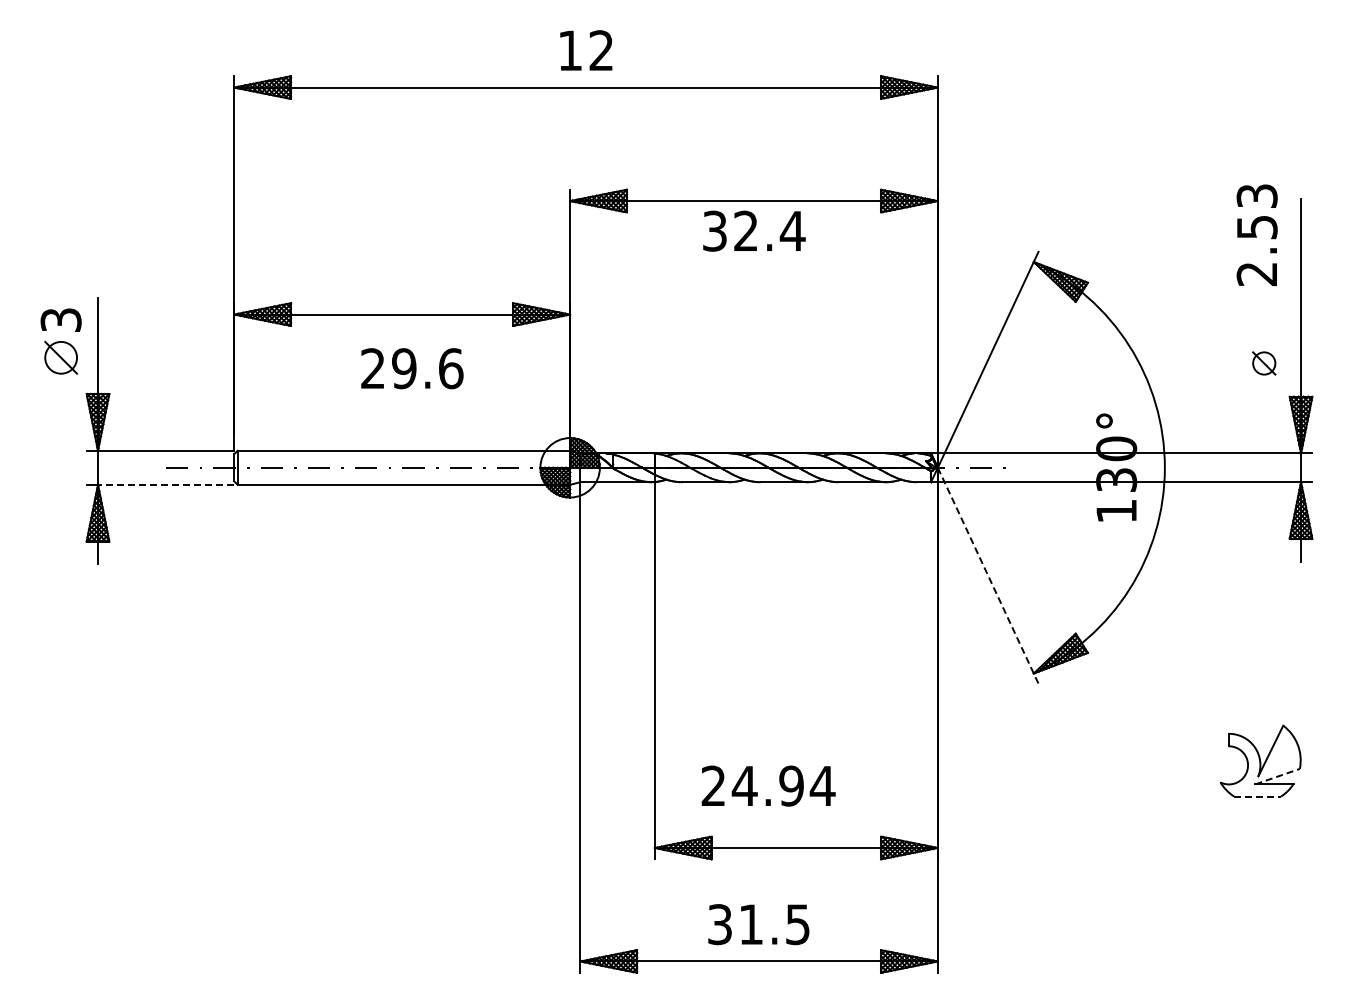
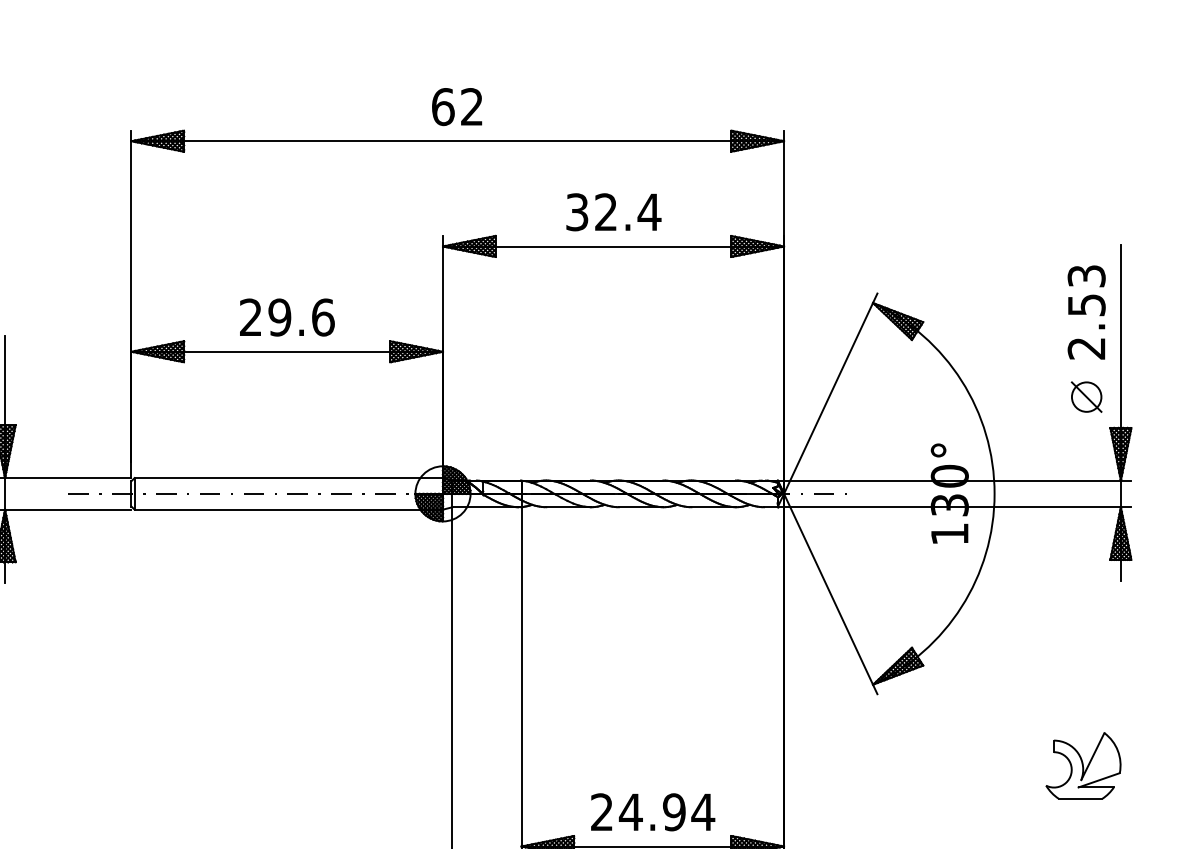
text: (570, 50) -> (443, 106), 12 -> 62
text: (754, 230) -> (613, 211), moved
text: (1256, 234) -> (1086, 311), moved
part: (1264, 363) -> (1087, 397), size x1.43
text: (412, 368) -> (287, 317), moved
line: (165, 484) -> (67, 509), dashed -> solid
line: (988, 576) -> (831, 594), dashed -> solid
line: (1277, 776) -> (1099, 780), dashed -> solid
text: (768, 785) -> (652, 811), moved
line: (1258, 796) -> (1081, 798), dashed -> solid

